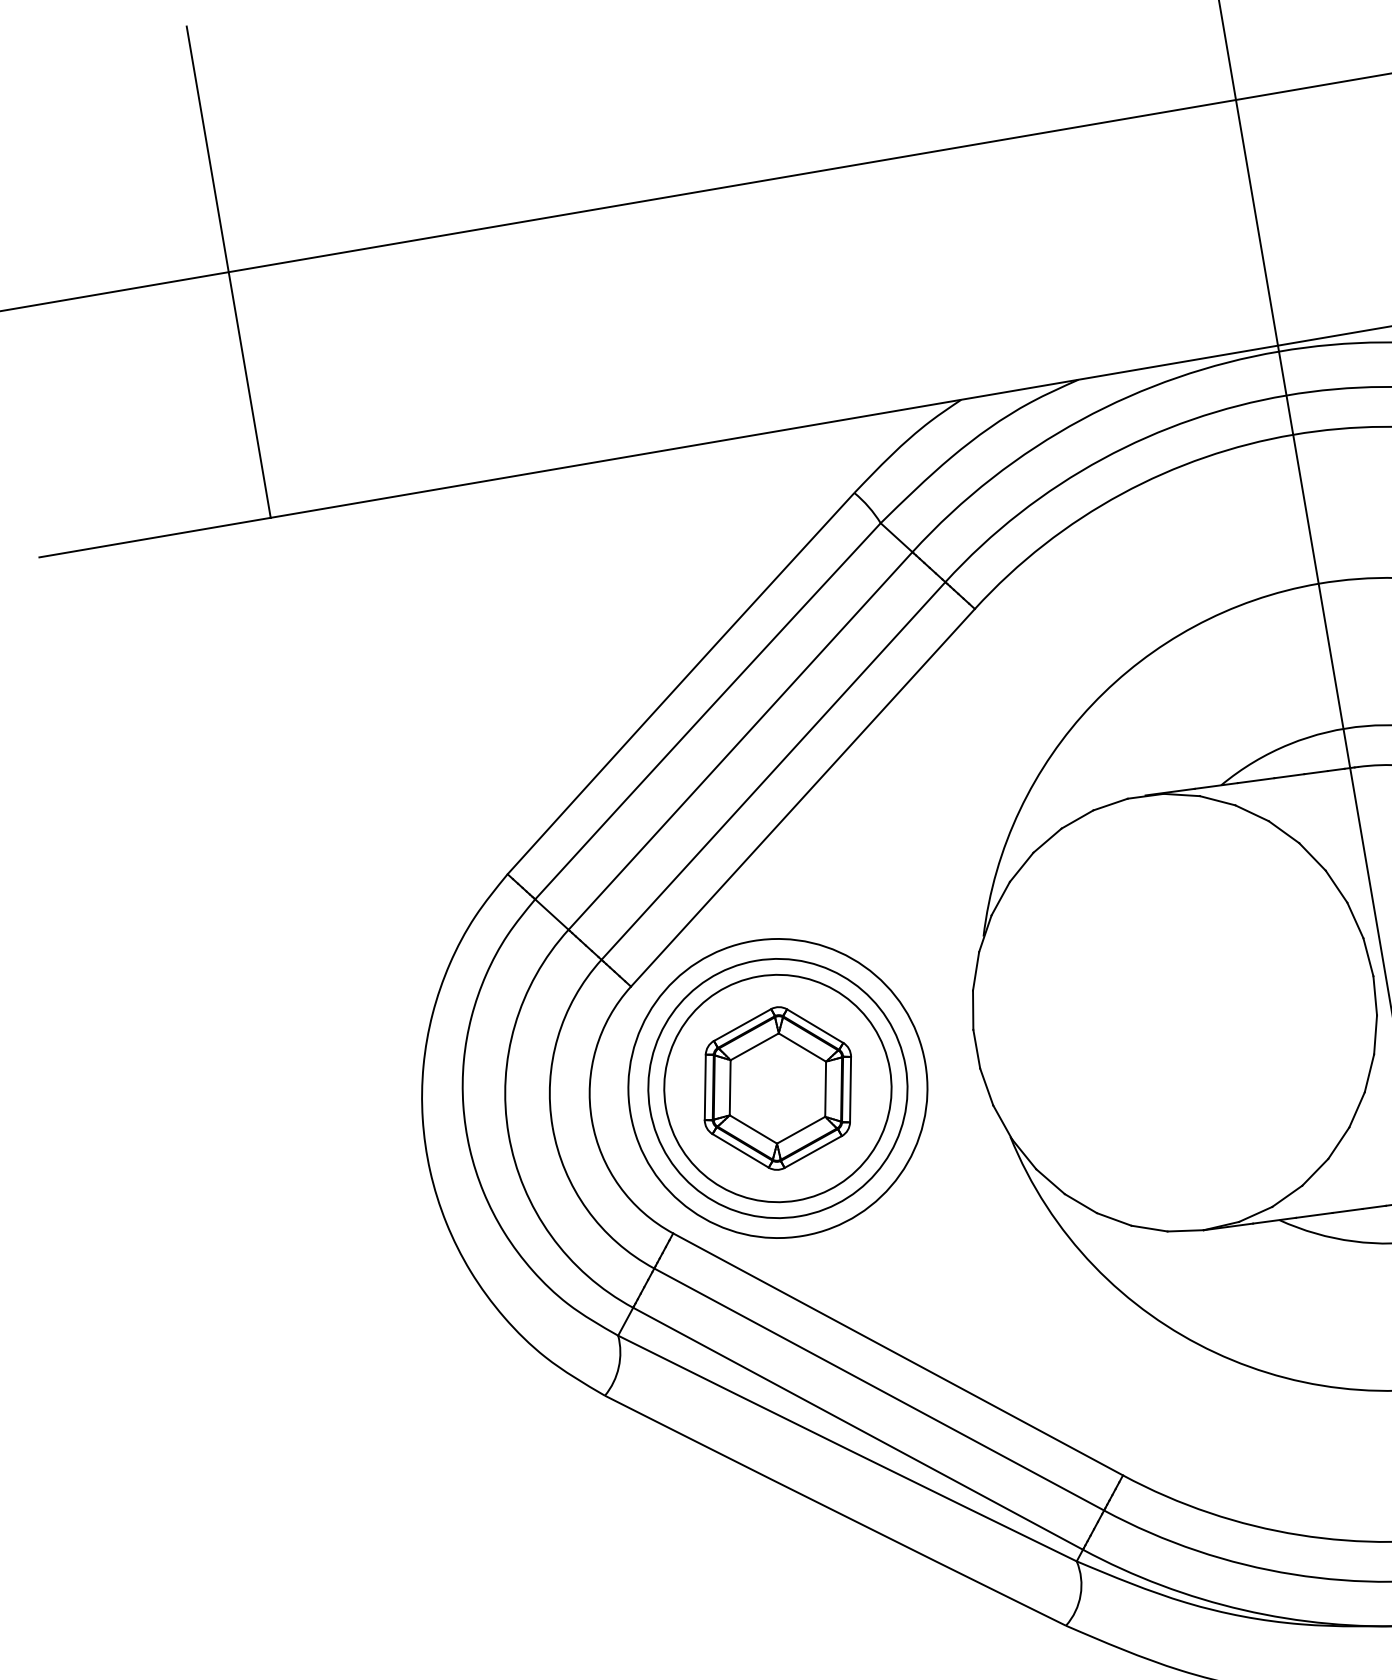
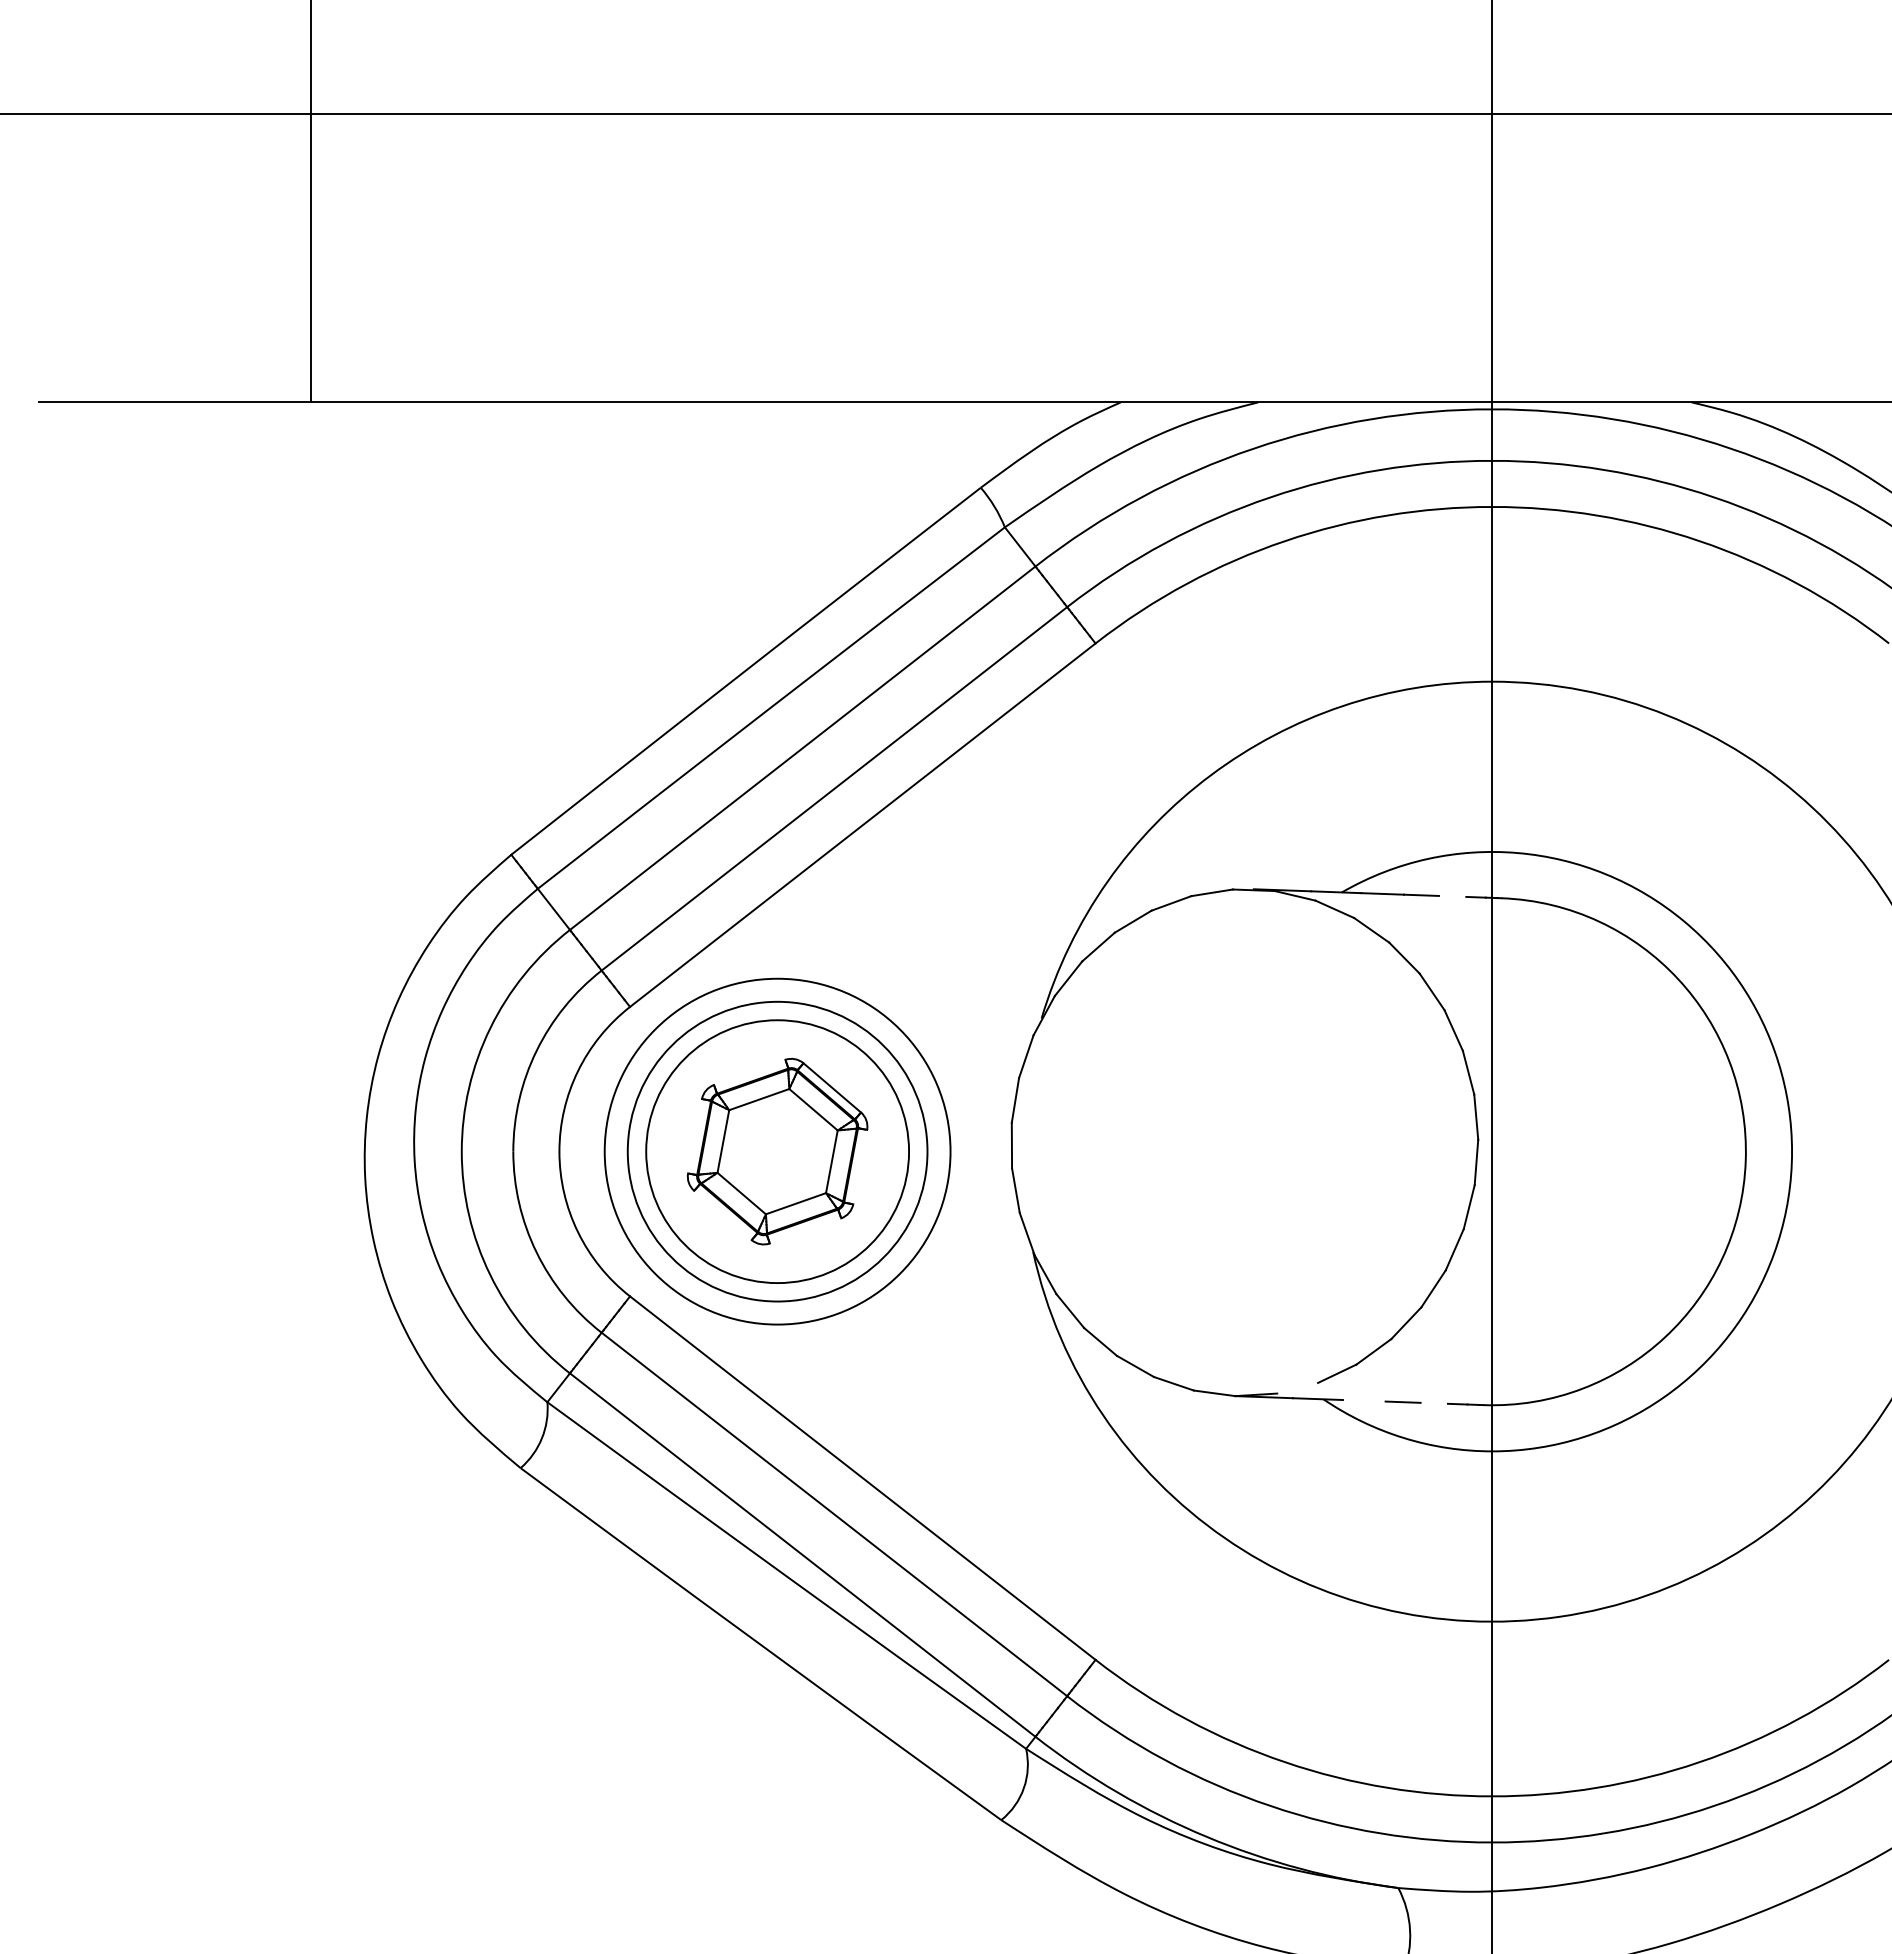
line: (1315, 771) -> (1452, 895), removed
line: (742, 1025) -> (749, 1072), removed
line: (705, 1087) -> (695, 1136), removed
line: (850, 1089) -> (860, 1166), removed
line: (740, 1150) -> (722, 1215), removed
line: (813, 1151) -> (805, 1230), removed
line: (1373, 1206) -> (1433, 1402), removed
line: (1255, 1213) -> (1297, 1387), removed
line: (1313, 1215) -> (1363, 1400), removed

